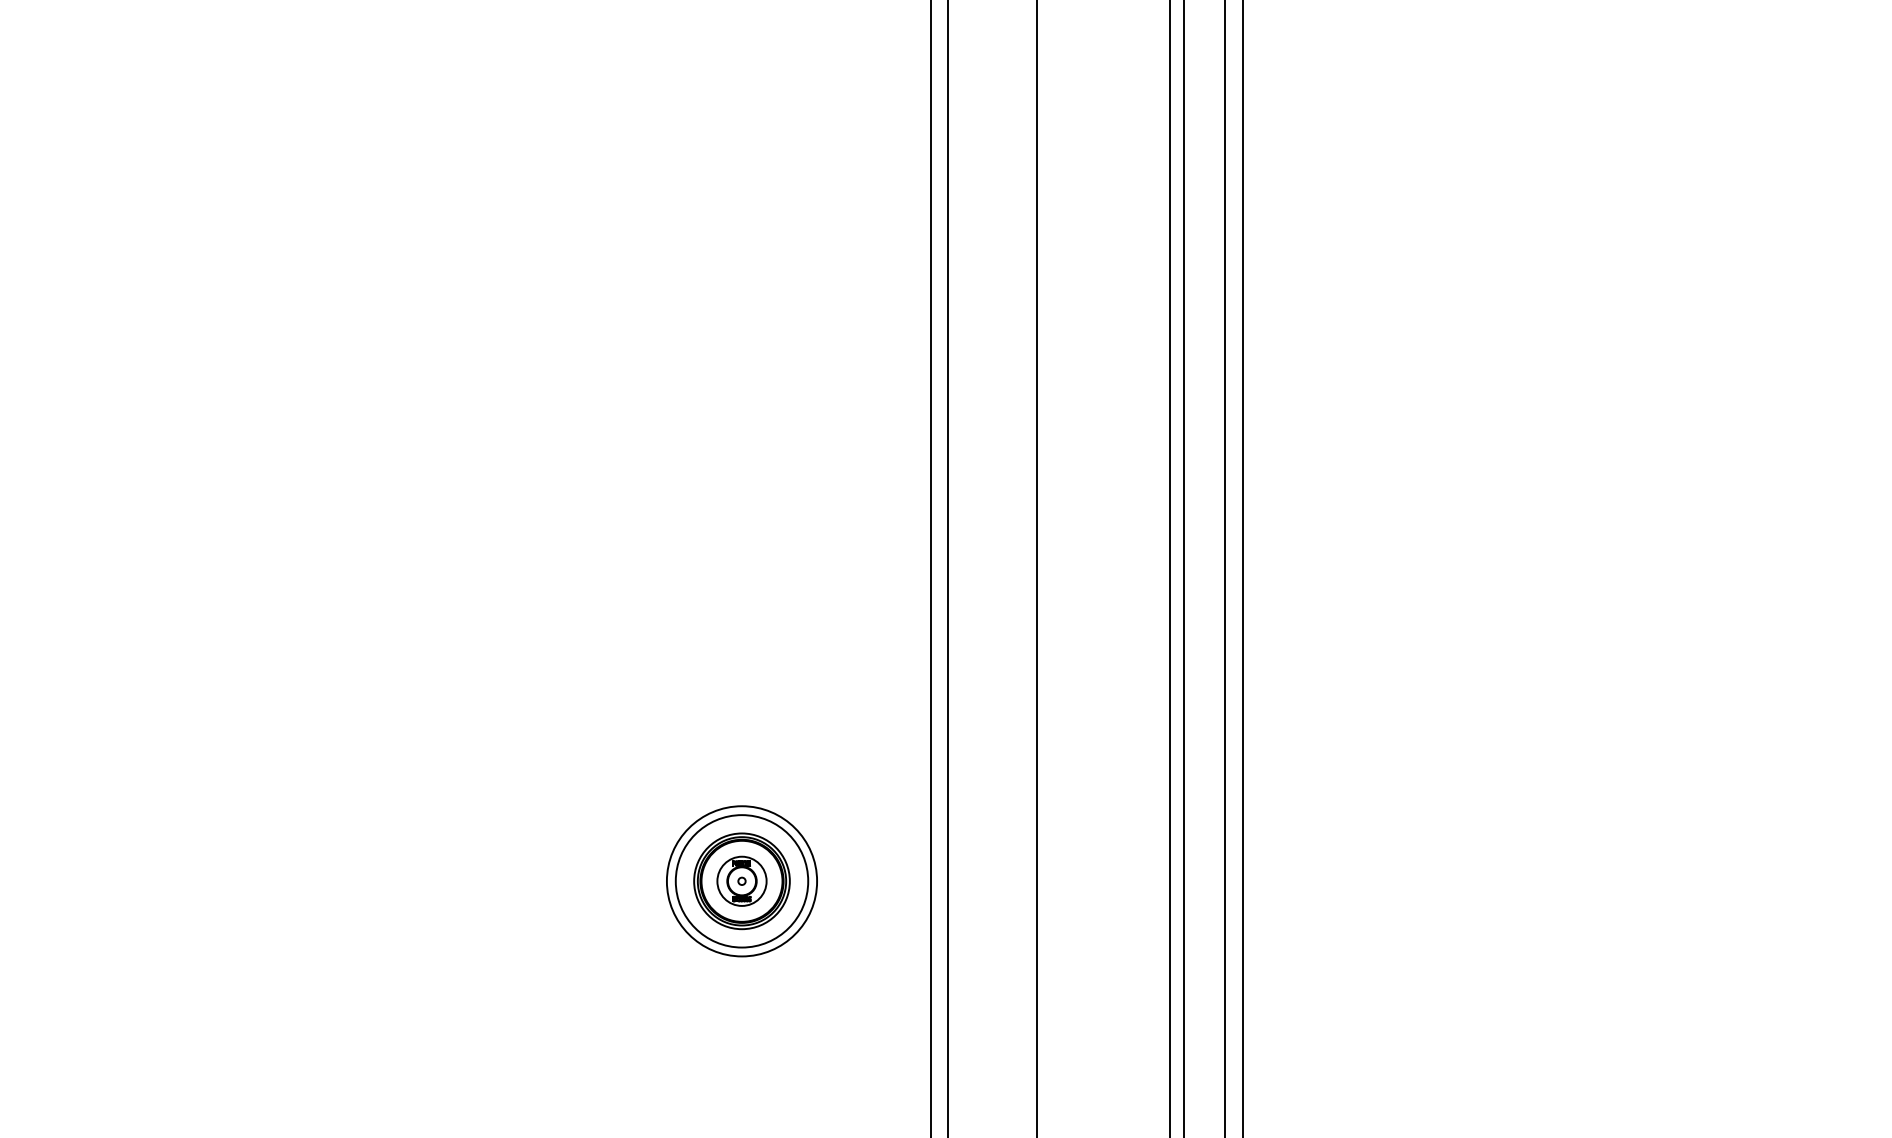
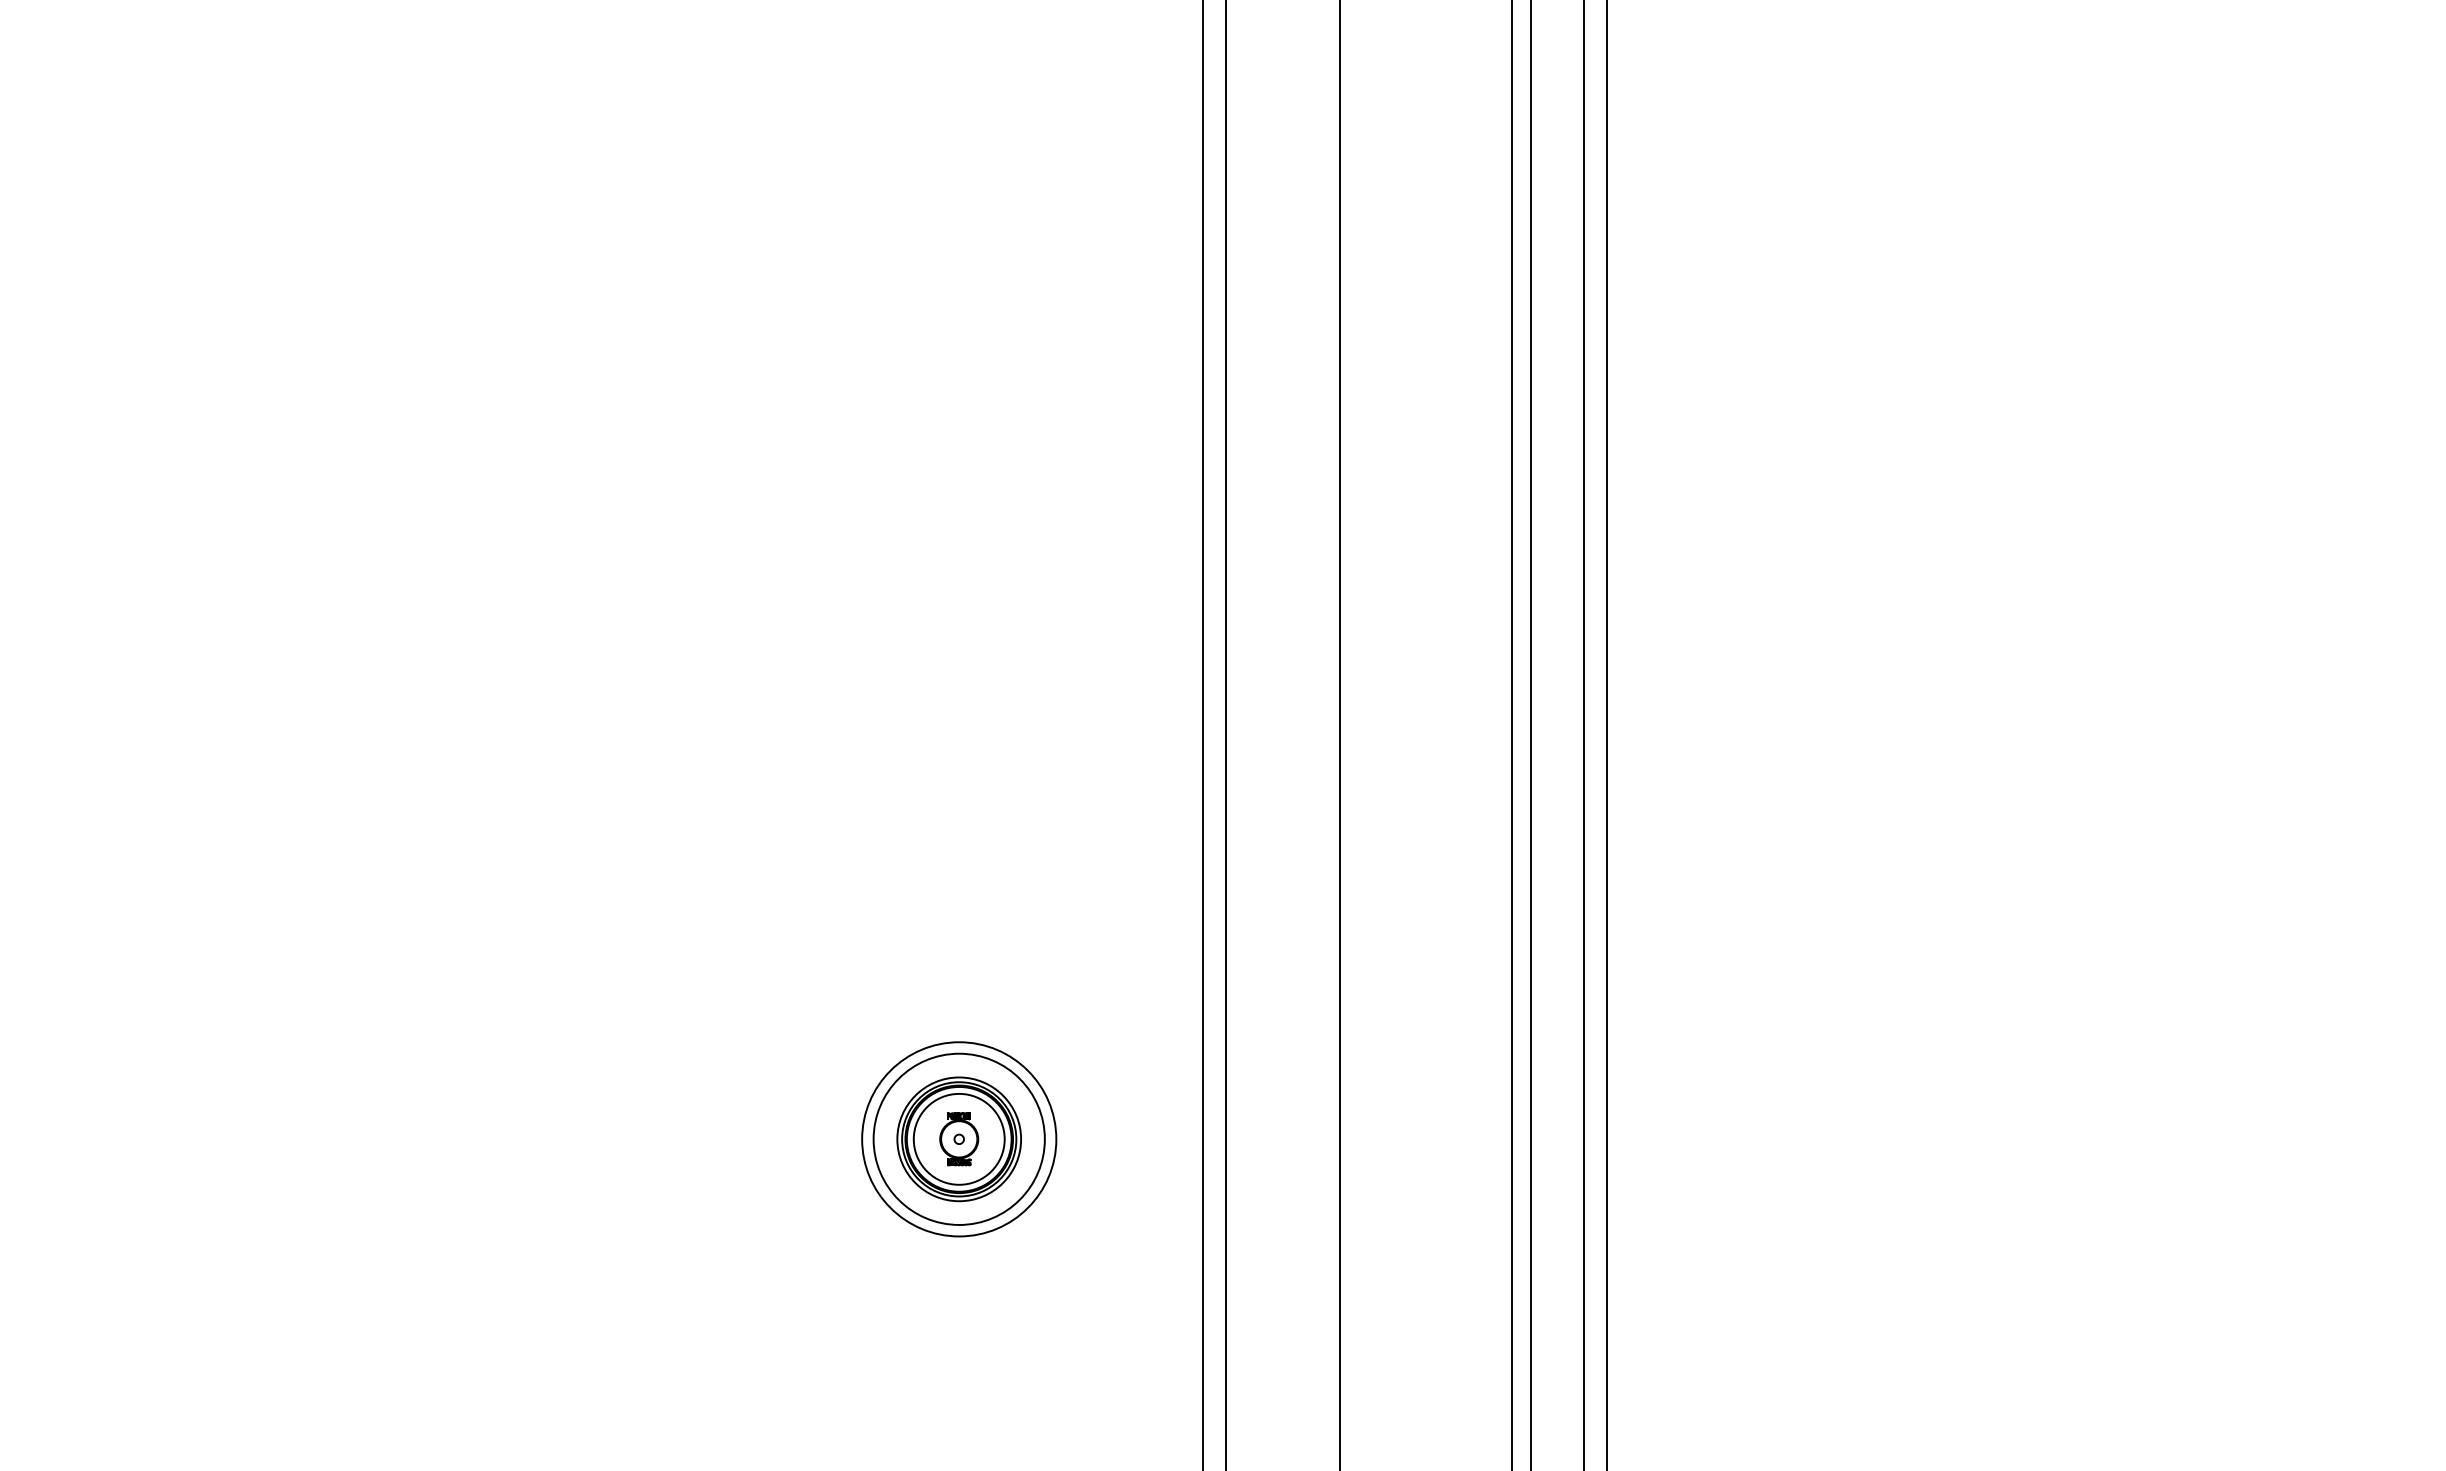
circle: (741, 880) -> (958, 1138), size x1.43

